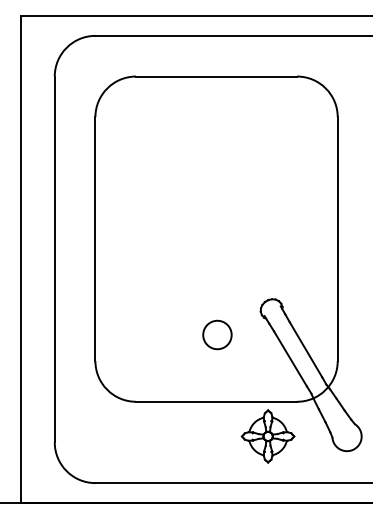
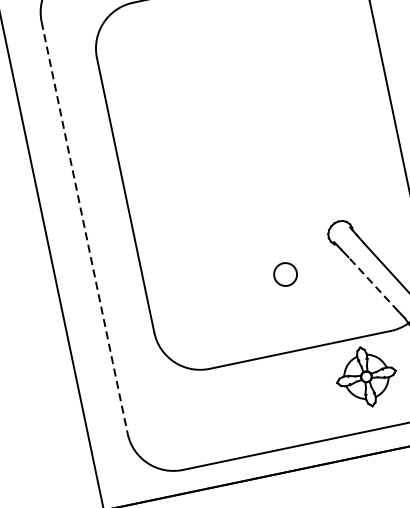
line: (54, 259) -> (84, 227), solid -> dashed
circle: (217, 334) -> (285, 273), size x0.7
line: (290, 358) -> (373, 283), solid -> dashed

